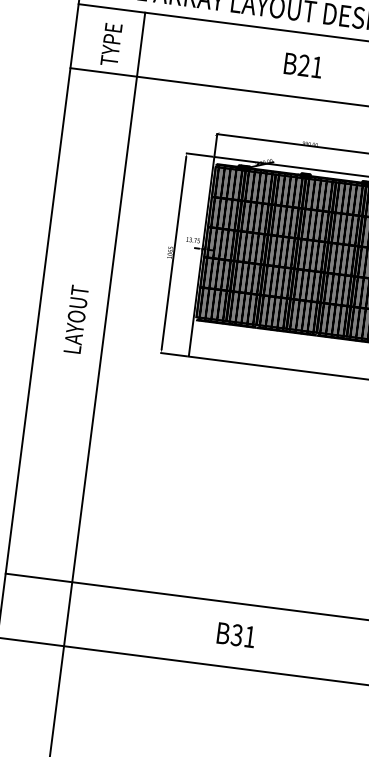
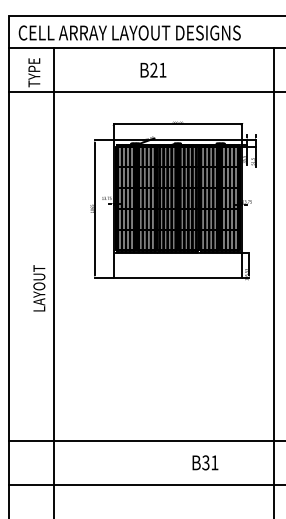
text: (303, 64) -> (153, 69), moved
text: (76, 319) -> (39, 288), moved
text: (236, 634) -> (205, 462), moved

